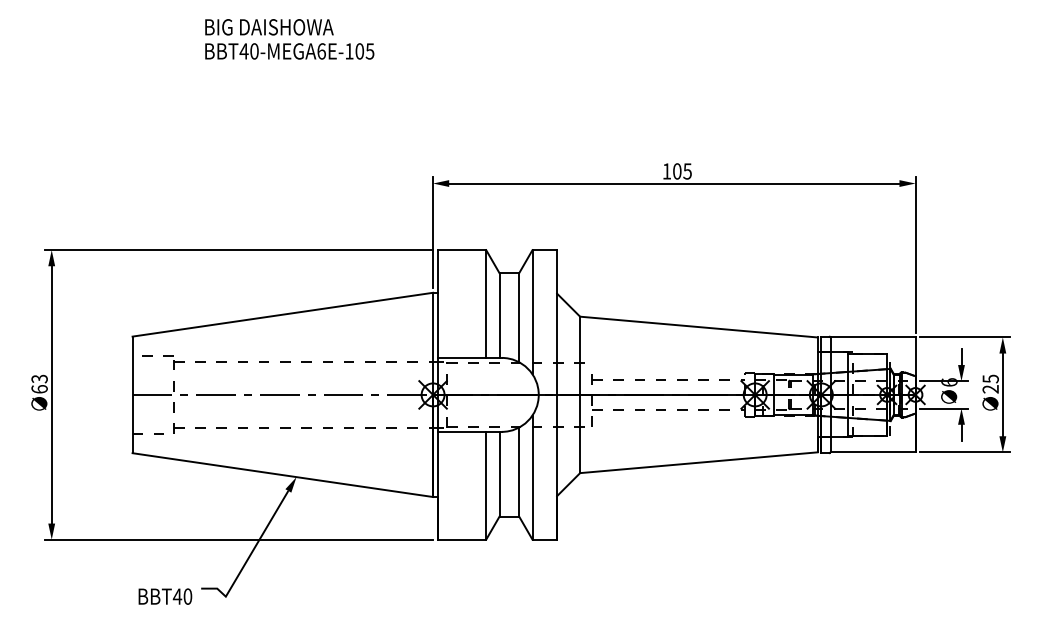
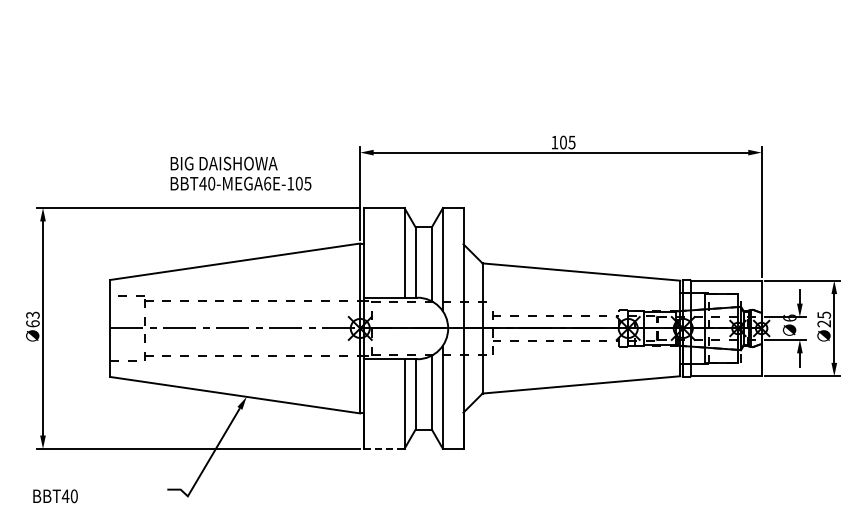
text: (289, 39) -> (240, 173), moved
line: (462, 539) -> (384, 448), solid -> dashed
text: (165, 596) -> (55, 496), moved

